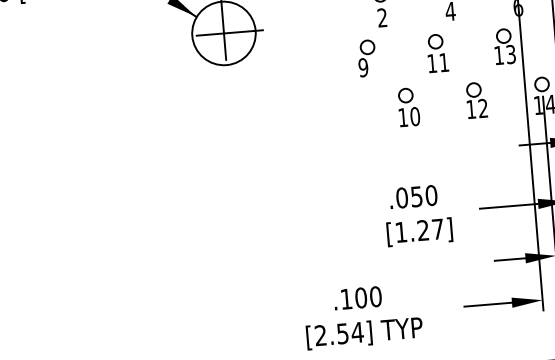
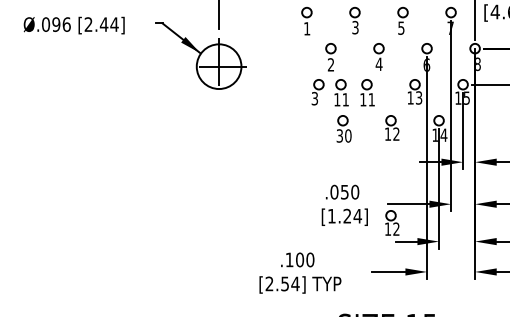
part: (400, 55) -> (341, 92), added
text: (362, 67) -> (314, 98), 9 -> 3
text: (402, 116) -> (339, 135), 10 -> 30
text: (437, 229) -> (357, 216), [1.27] -> [1.24]
part: (487, 234) -> (392, 222), added

